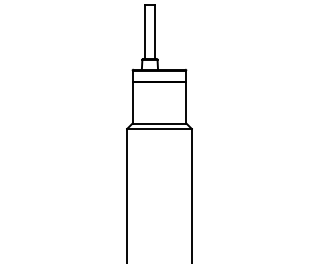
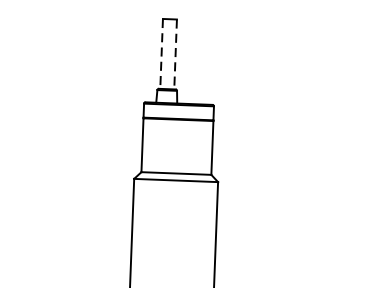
line: (144, 31) -> (161, 53), solid -> dashed
line: (155, 31) -> (175, 53), solid -> dashed

